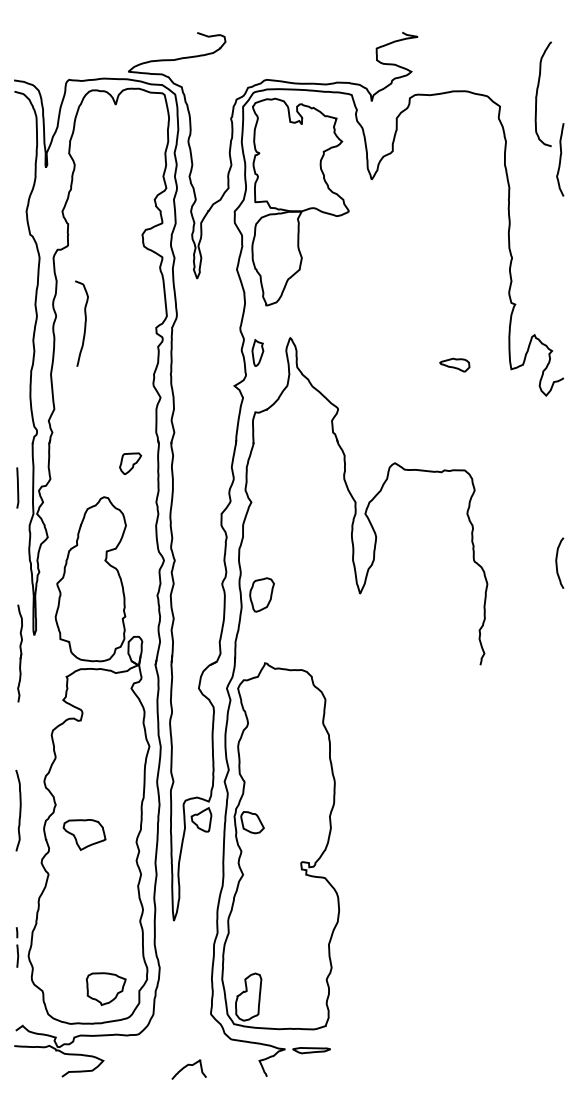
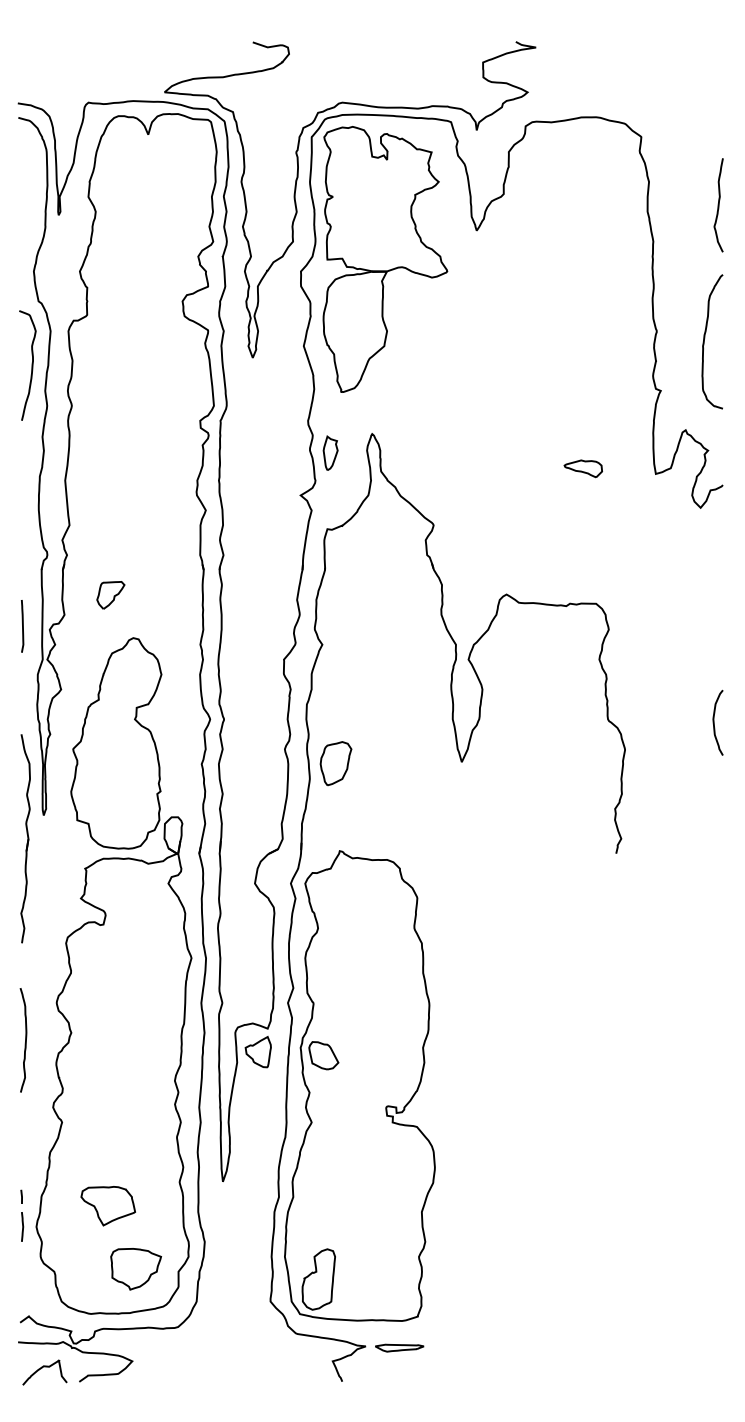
curve: (537, 94) -> (704, 342), moved
curve: (84, 323) -> (31, 365), moved
part: (130, 463) -> (110, 594), moved
part: (19, 653) -> (24, 838), size x1.67
part: (84, 834) -> (108, 1205), moved
curve: (186, 1067) -> (41, 1369), moved

